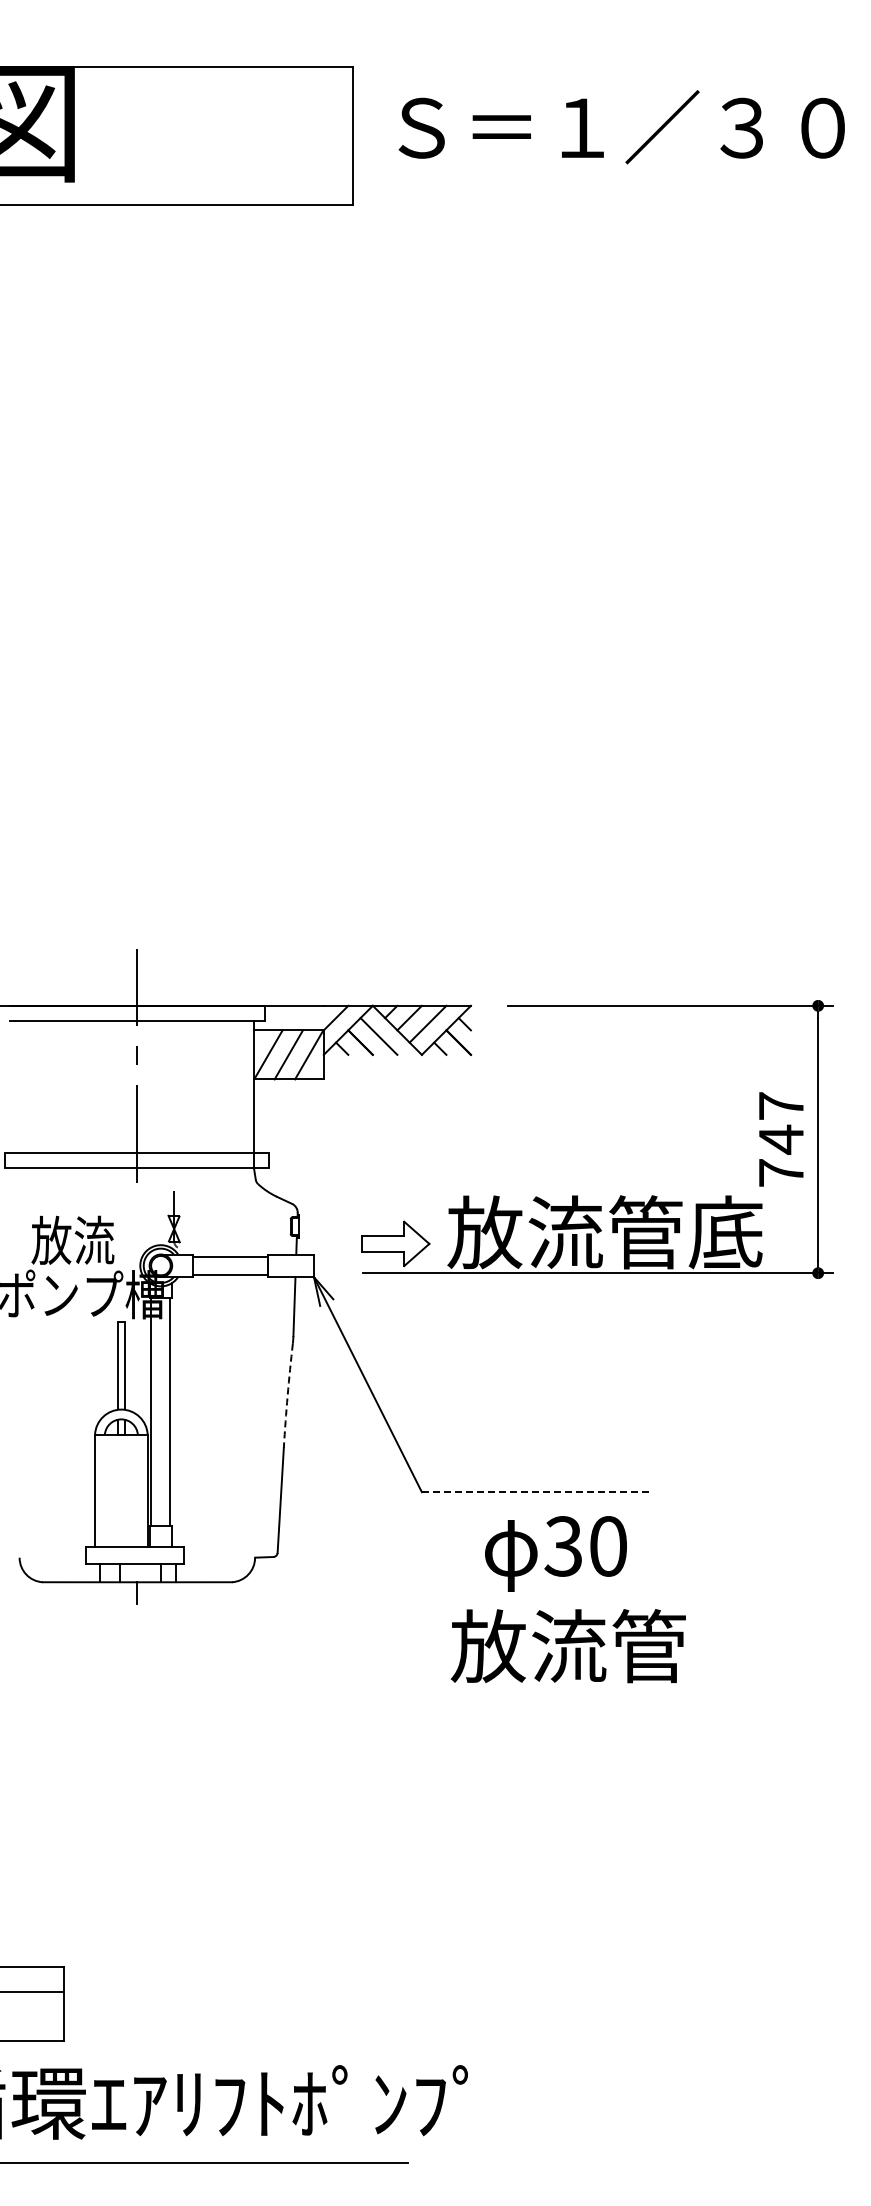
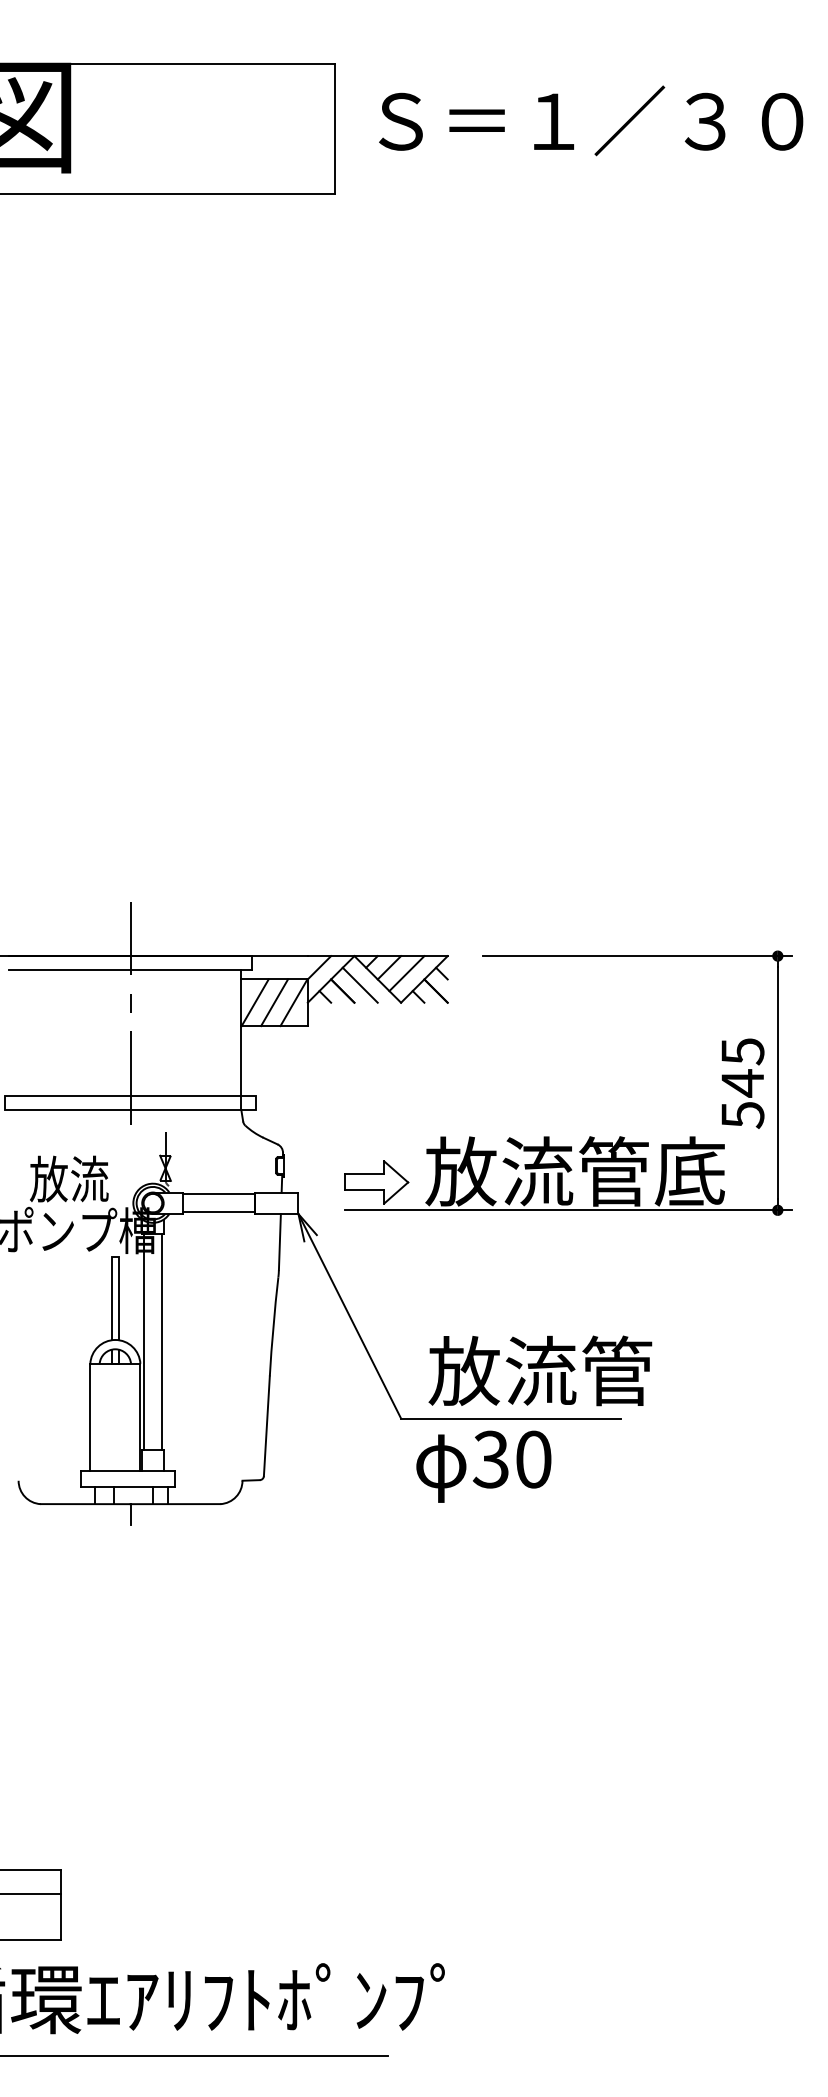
text: (781, 1139) -> (742, 1083), 747 -> 545
arc: (287, 1395) -> (273, 1326), dashed -> solid
line: (537, 1492) -> (510, 1418), dashed -> solid
text: (555, 1553) -> (483, 1466), moved
text: (567, 1646) -> (539, 1371), moved

